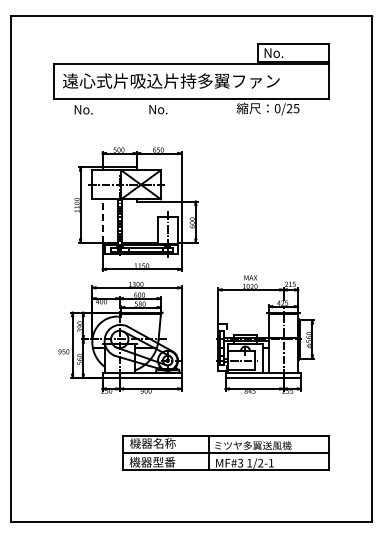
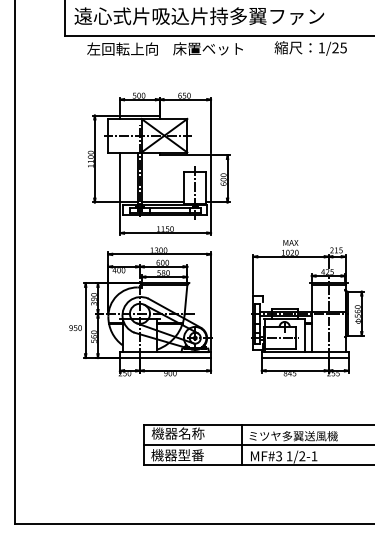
text: (277, 108) -> (321, 47), 0/25 -> 1/25
text: (104, 109) -> (122, 48), No. -> 左回転上向
text: (178, 109) -> (207, 48), No. -> 床置ベット
line: (102, 221) -> (120, 177), dashed -> solid

